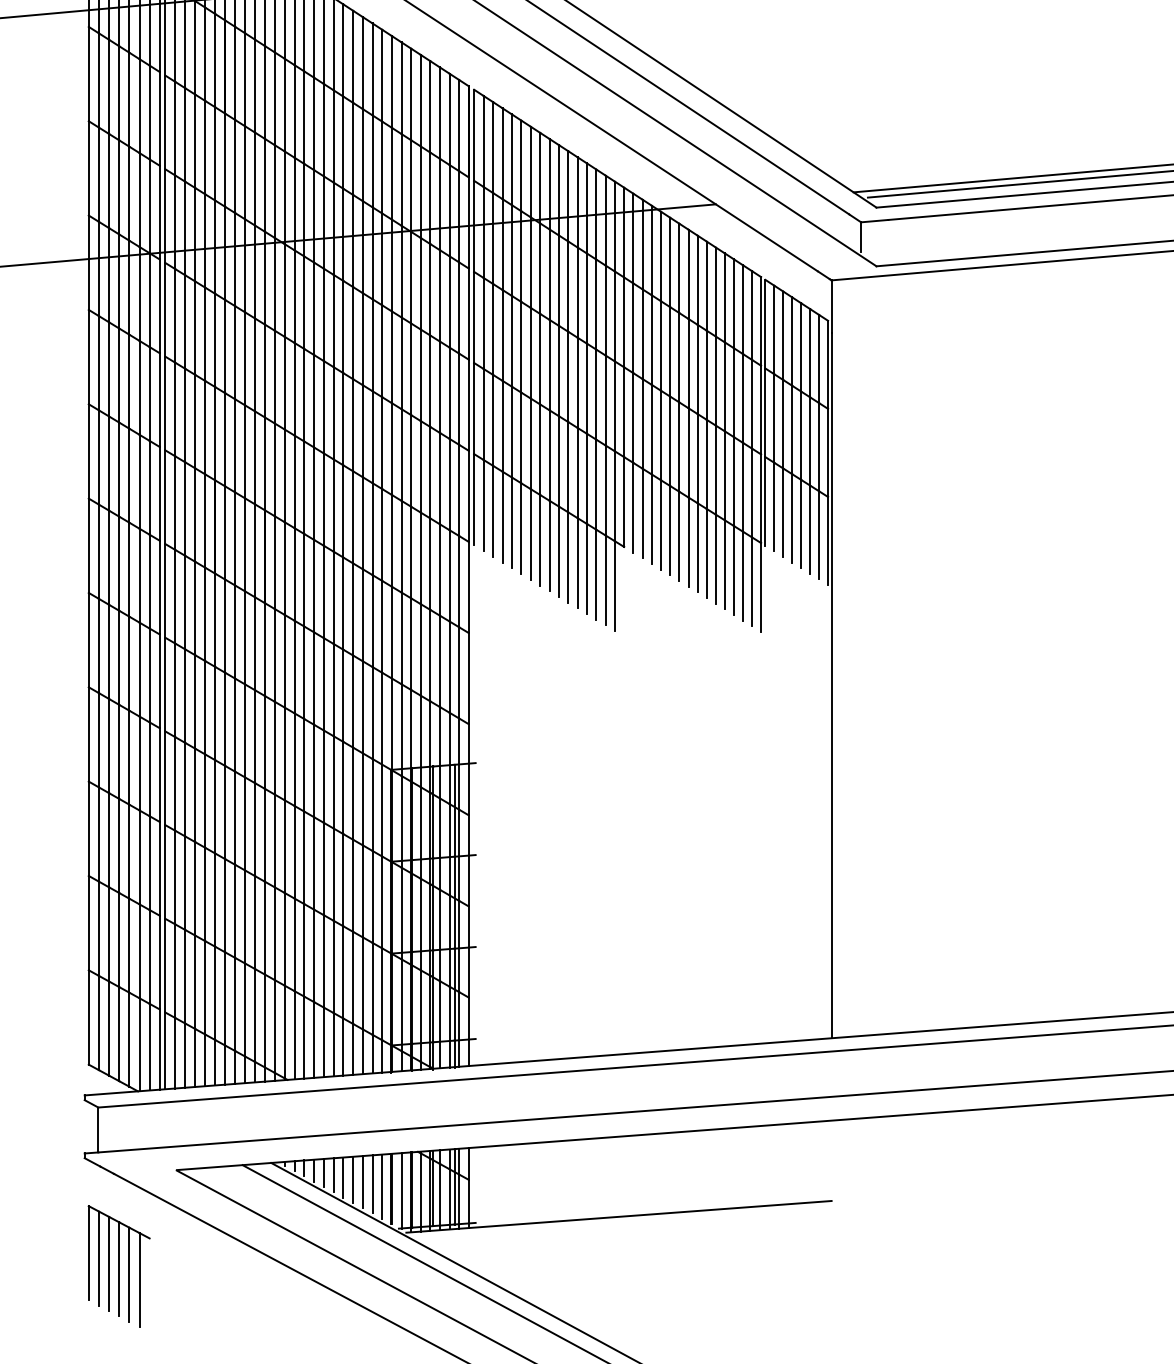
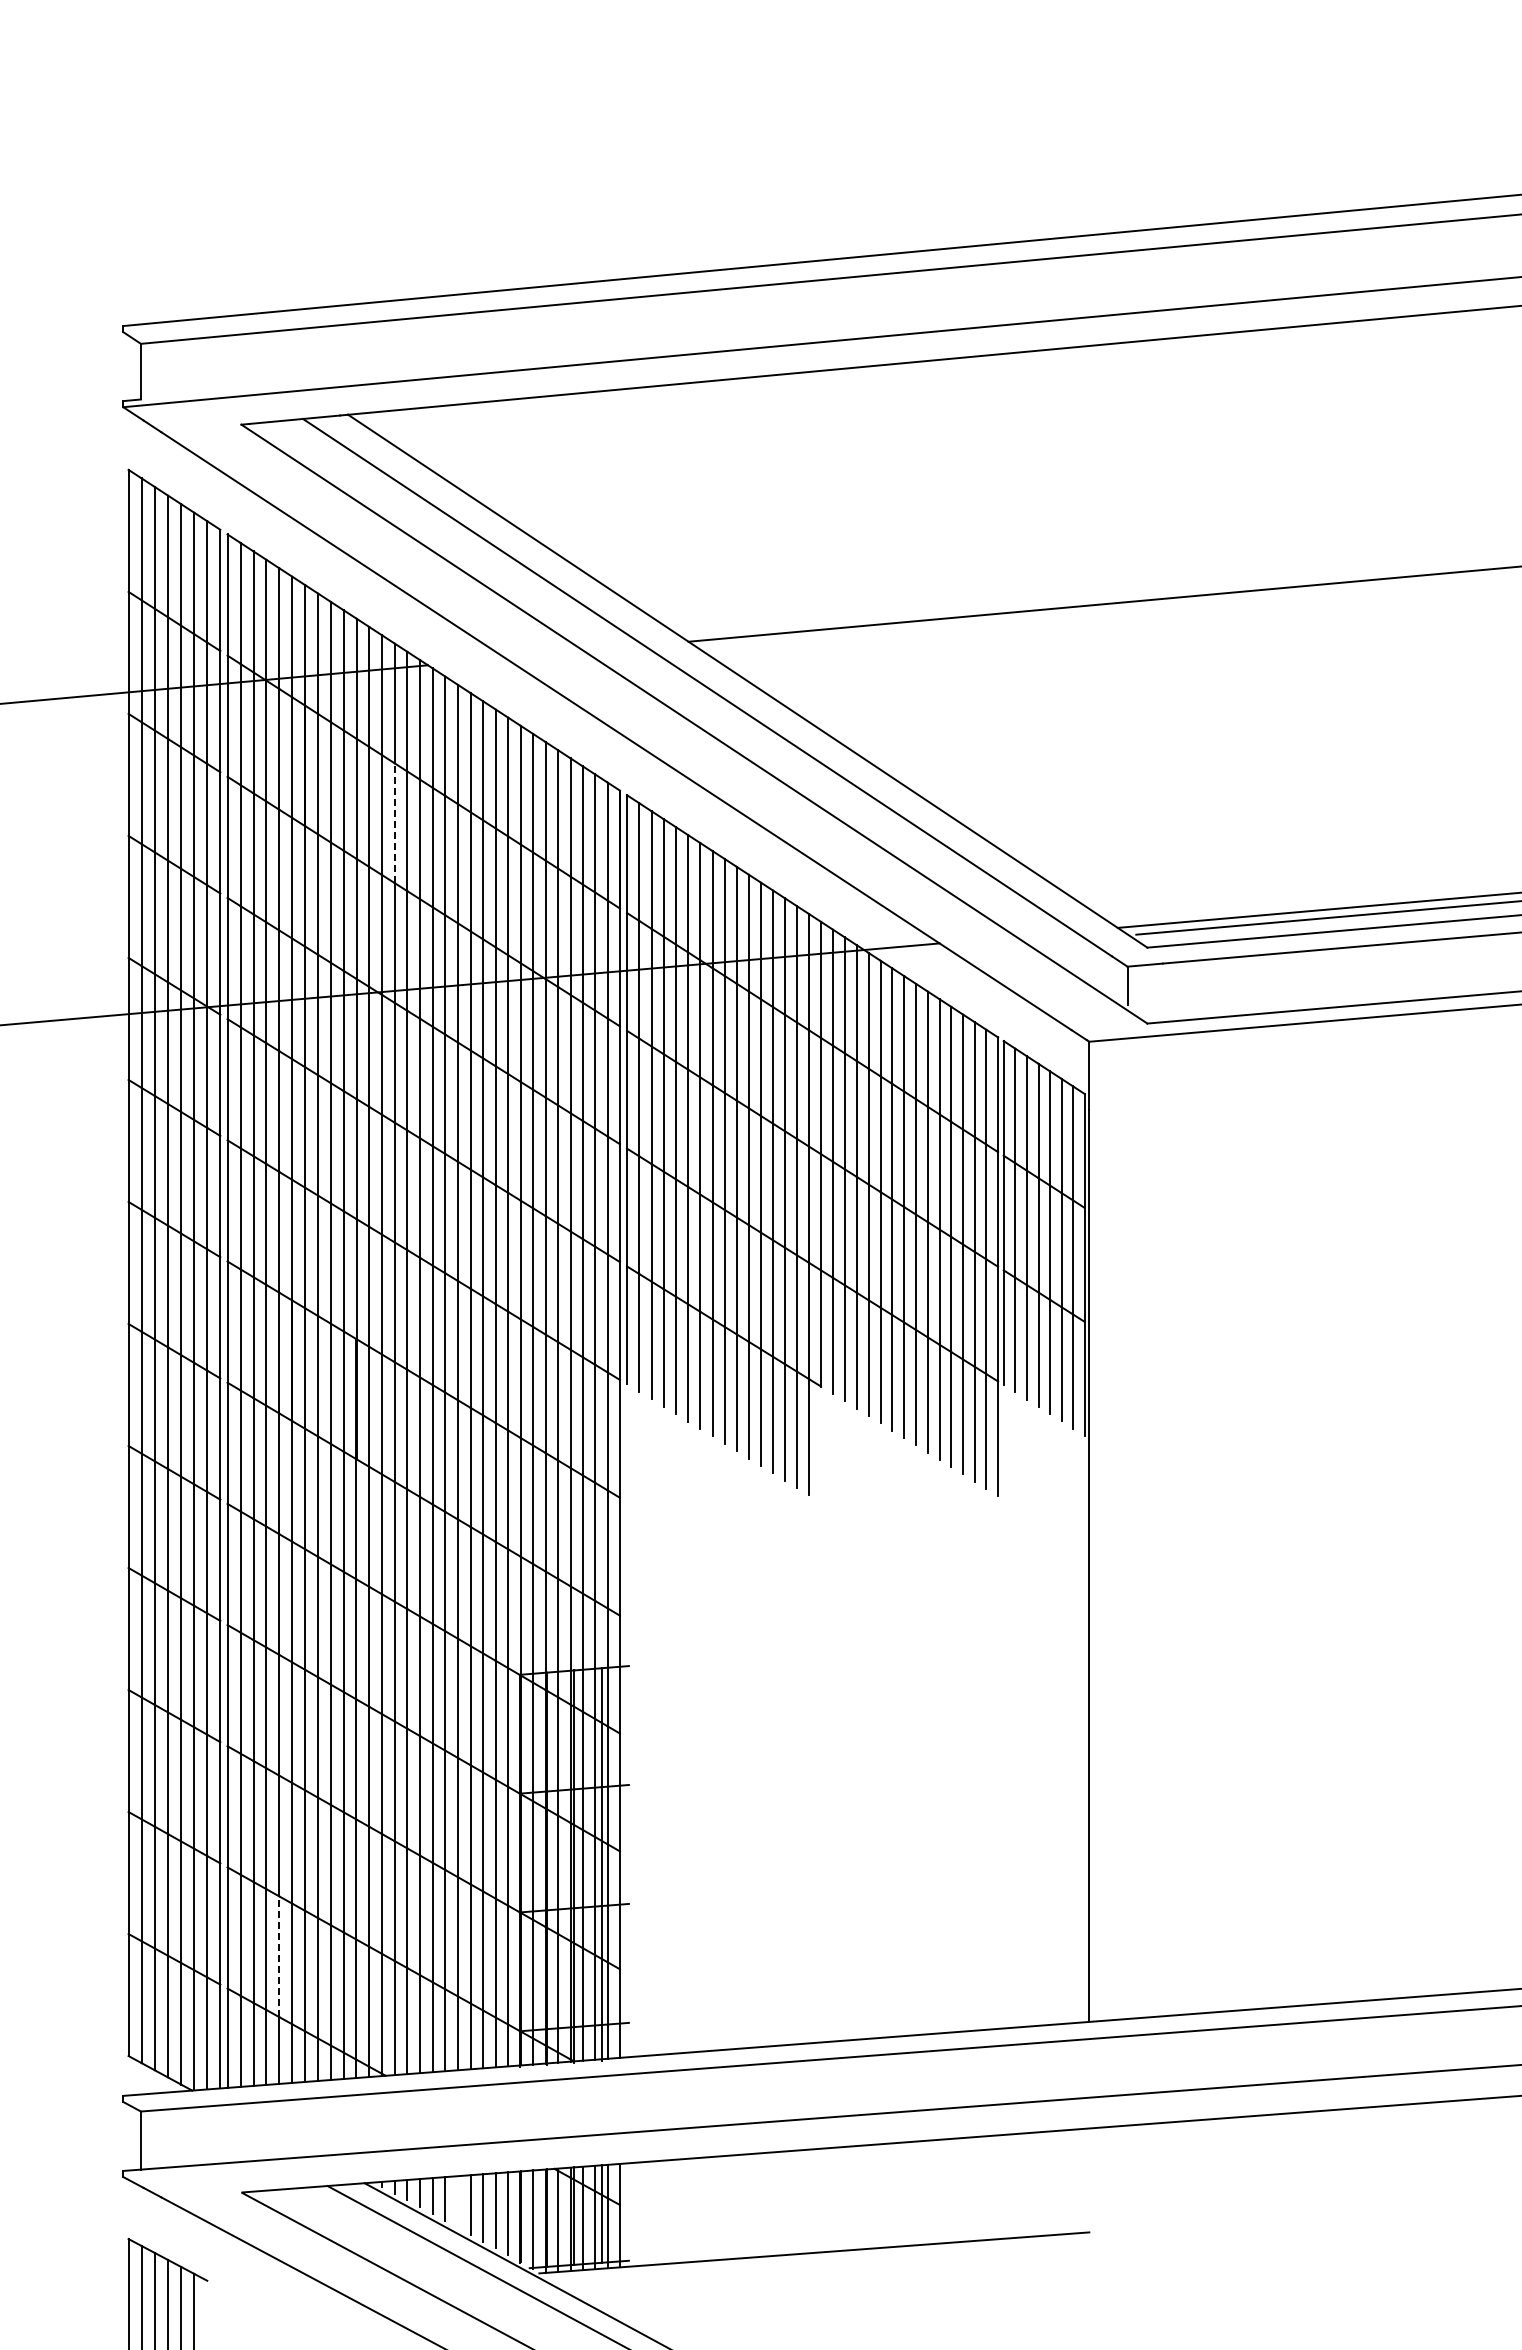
line: (294, 111) -> (394, 823), solid -> dashed
line: (205, 987) -> (279, 1956), solid -> dashed
line: (343, 1177) -> (458, 2201), removed

